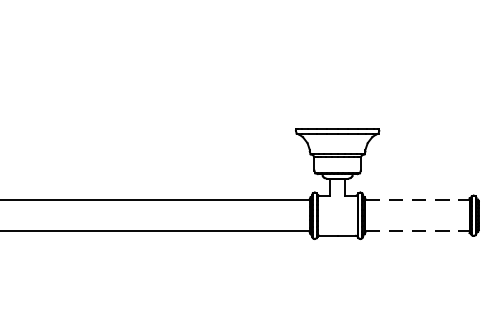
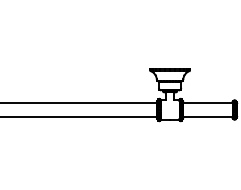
line: (416, 199) -> (207, 102), dashed -> solid
line: (416, 231) -> (207, 117), dashed -> solid

